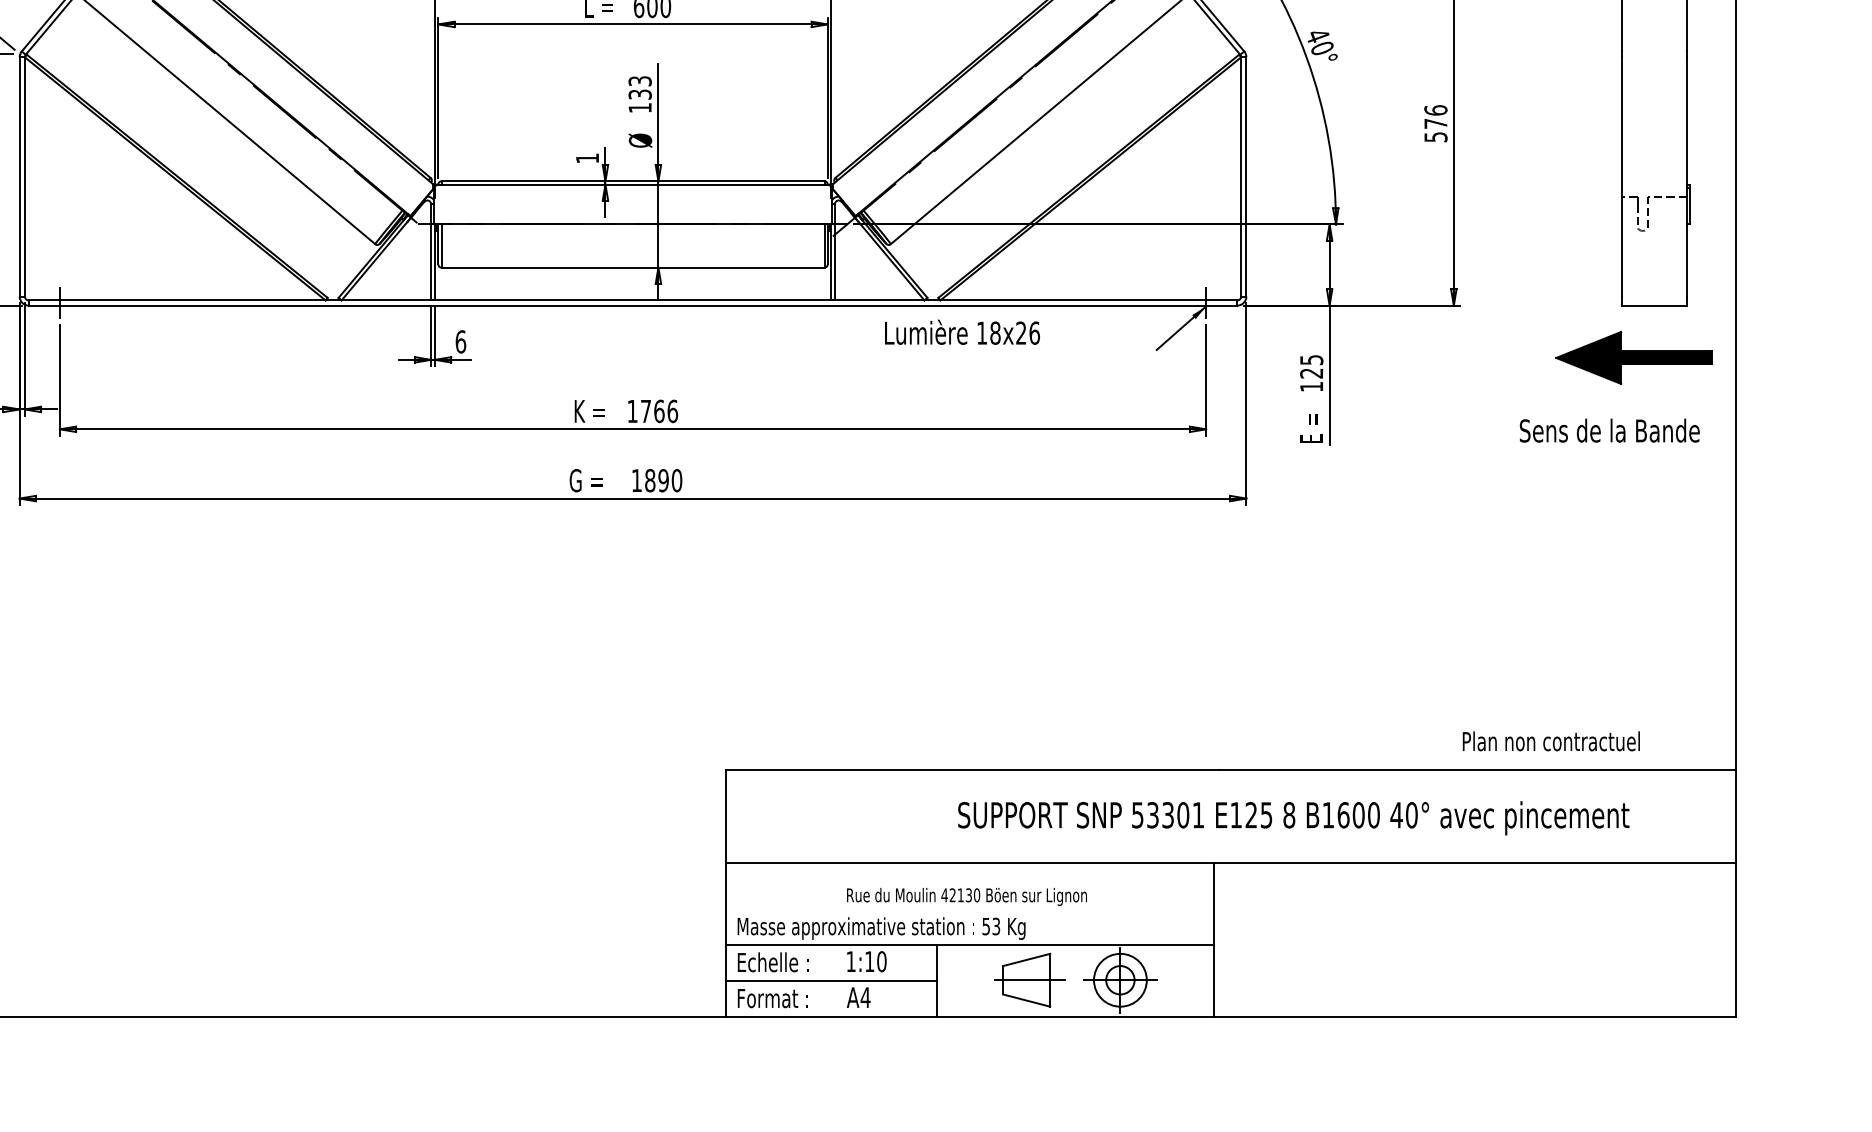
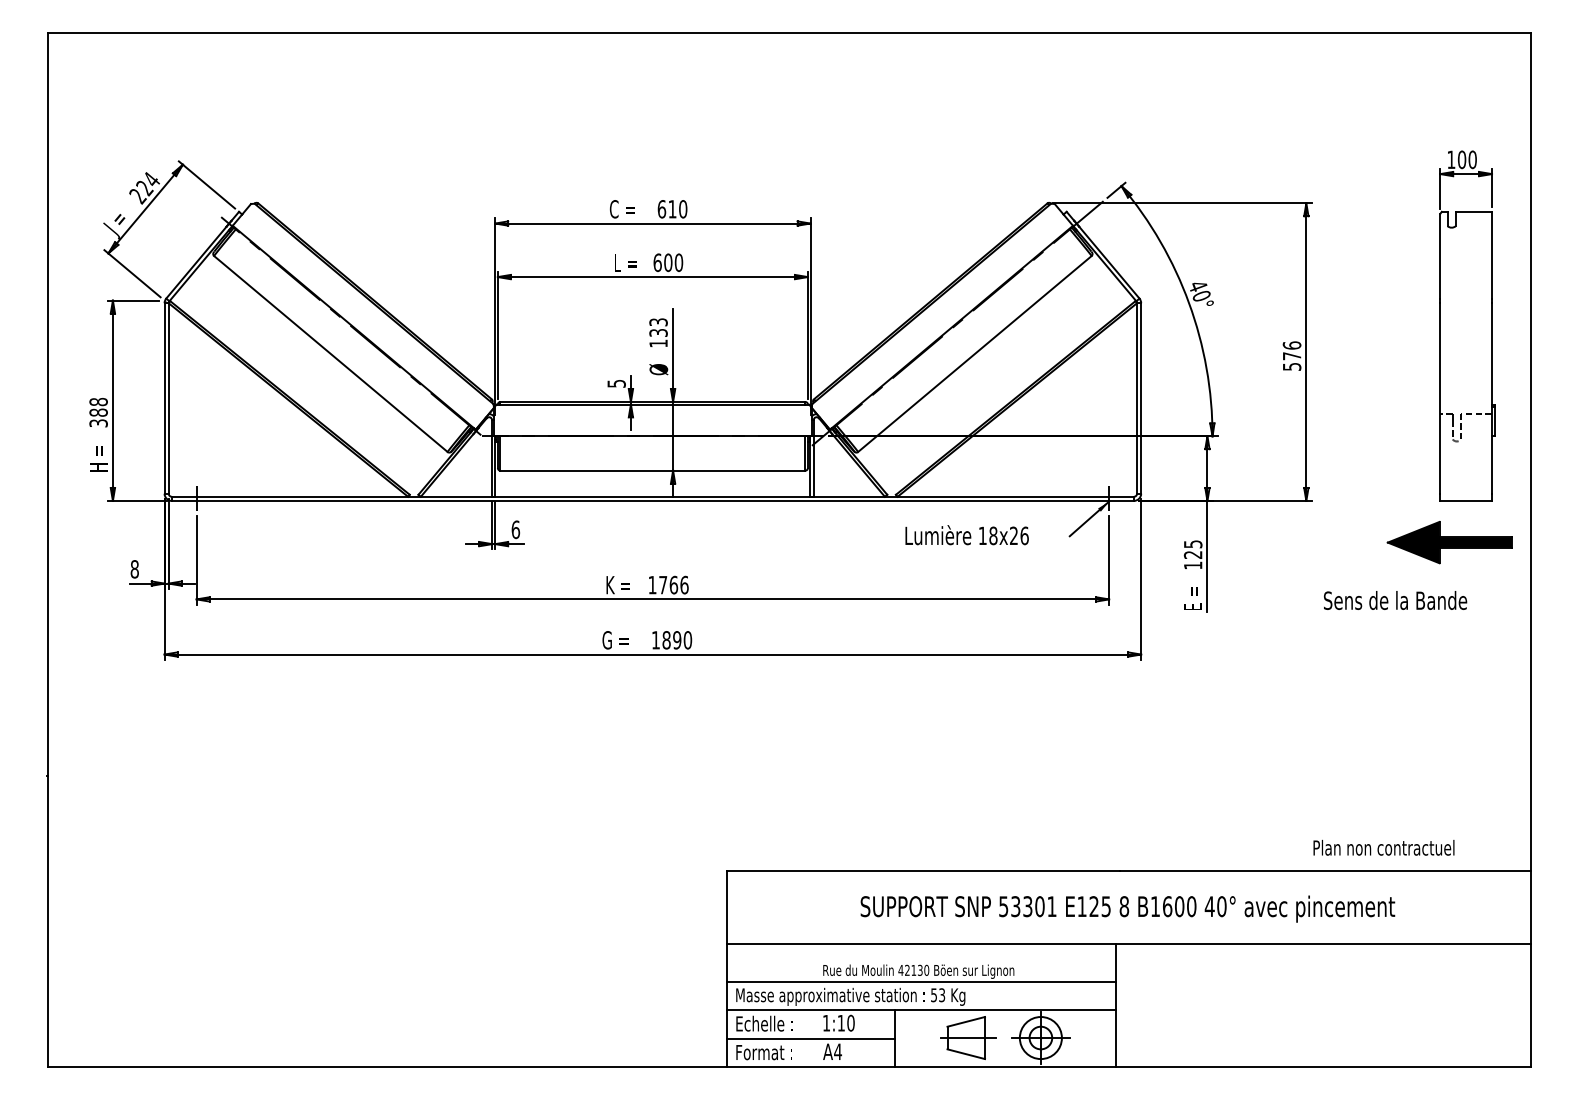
text: (587, 158) -> (616, 383), 1 -> 5
text: (961, 332) -> (966, 535), moved
text: (1609, 430) -> (1395, 600), moved
text: (1293, 817) -> (1127, 908), moved
line: (969, 909) -> (920, 981), added

